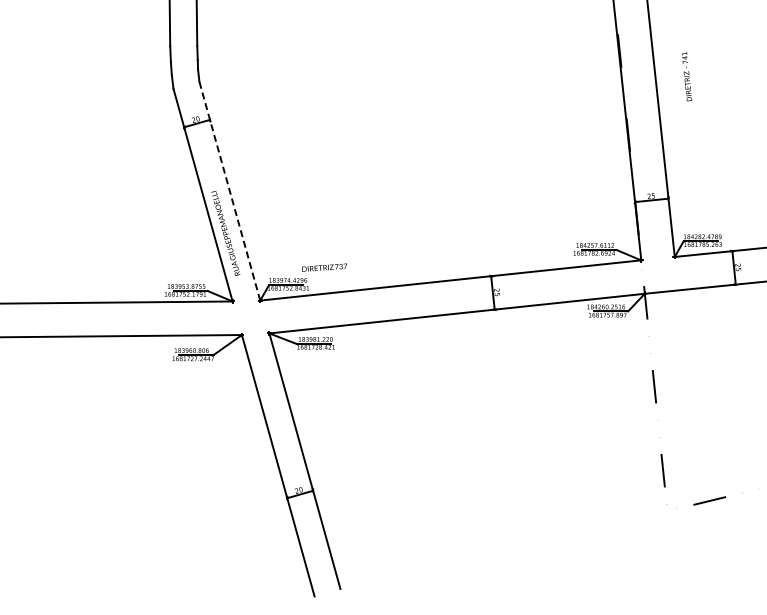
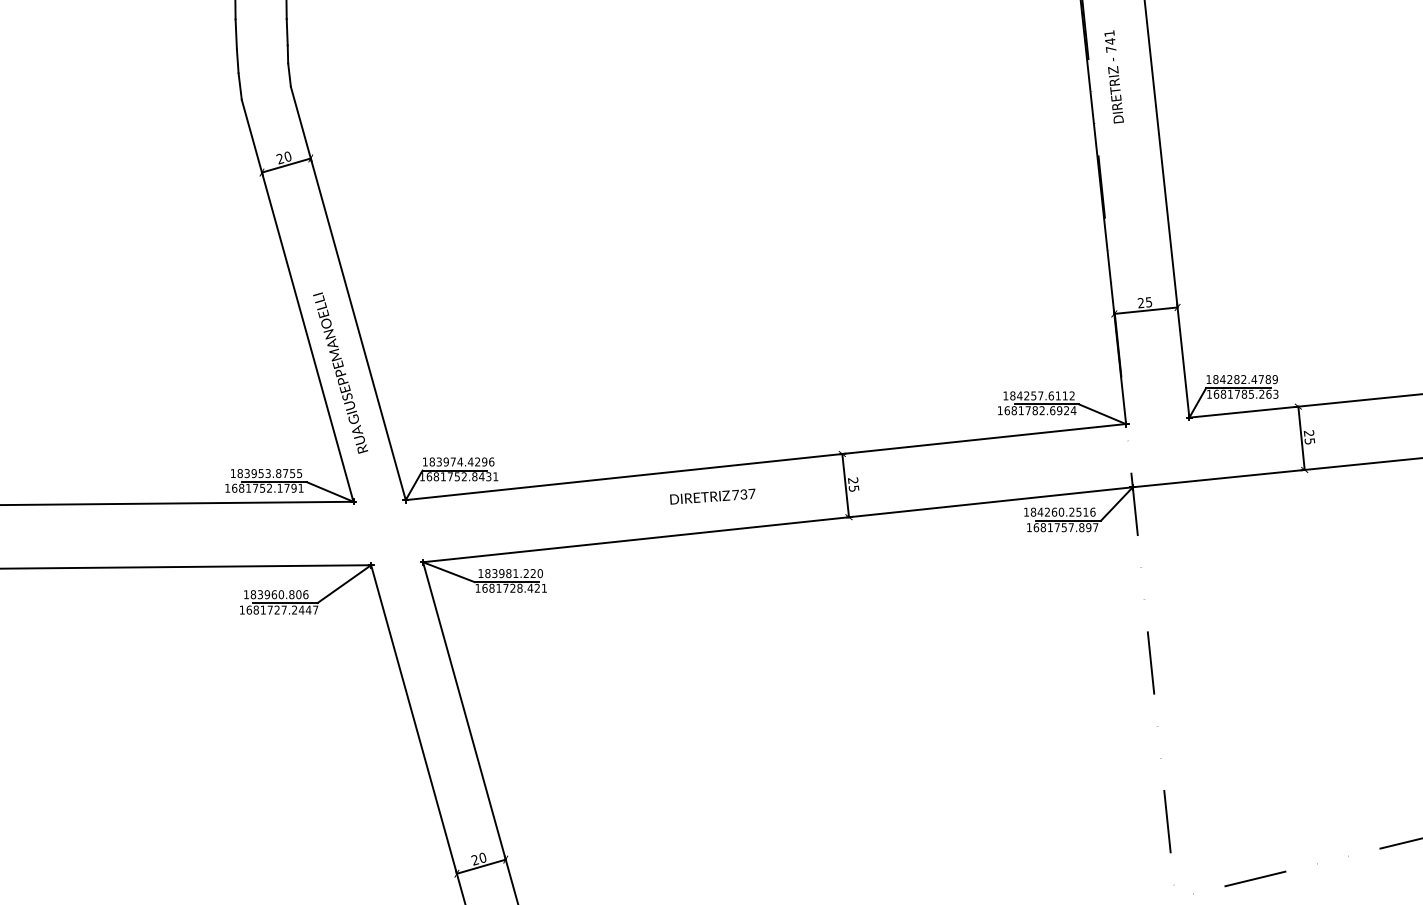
text: (687, 76) -> (1115, 76), moved
line: (230, 191) -> (349, 293), dashed -> solid
text: (324, 267) -> (712, 496), moved

